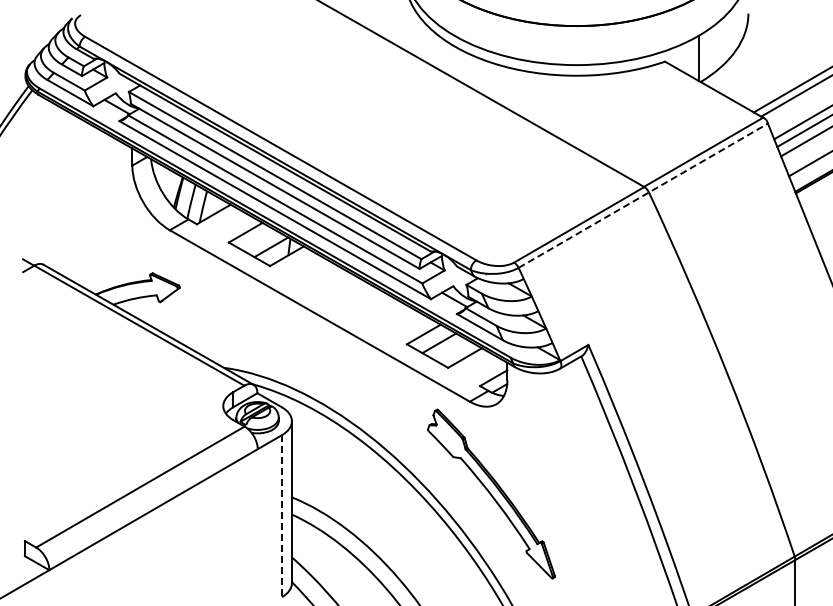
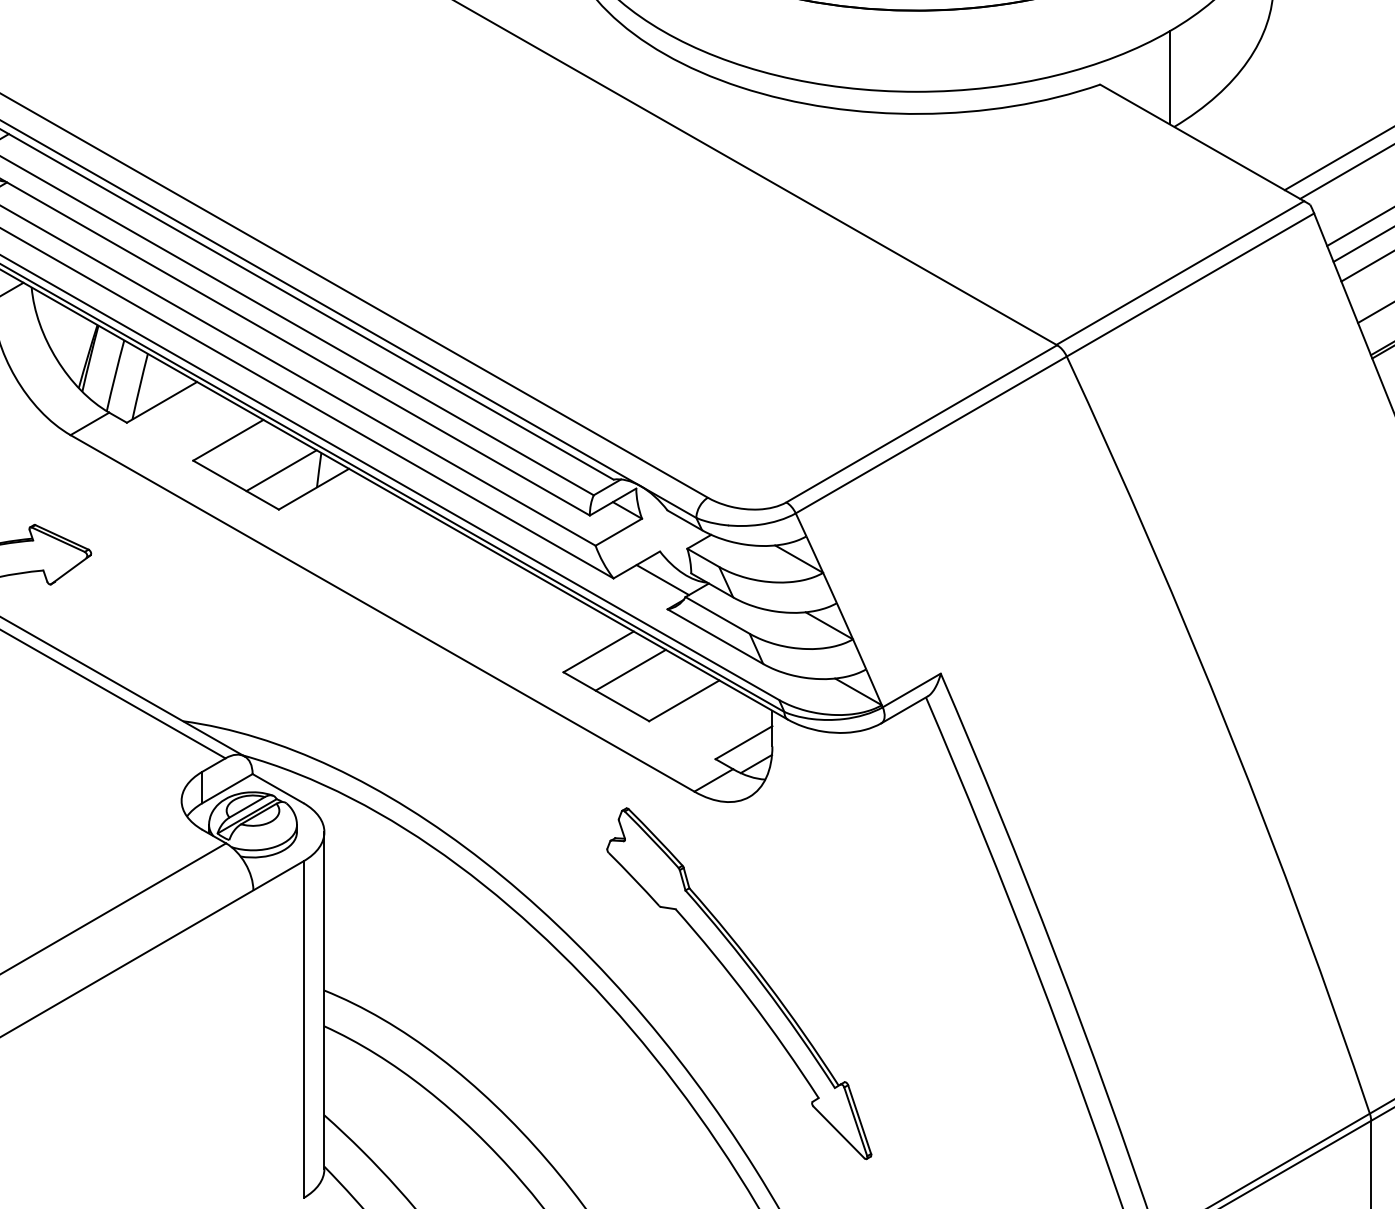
line: (643, 195) -> (1055, 362), dashed -> solid
line: (281, 516) -> (302, 1030), dashed -> solid

